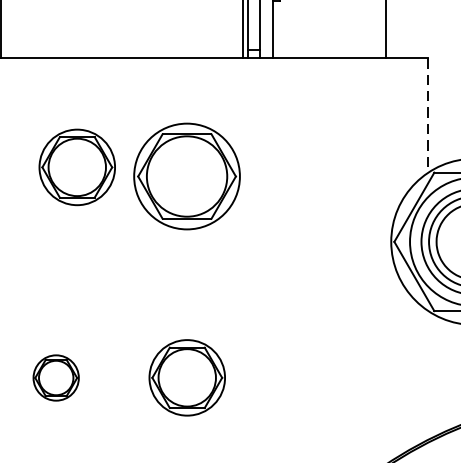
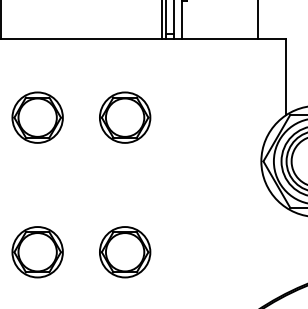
line: (427, 116) -> (285, 77), dashed -> solid
part: (77, 167) -> (37, 117), moved
part: (187, 176) -> (125, 117), size x0.71
part: (56, 378) -> (37, 252), size x1.67

